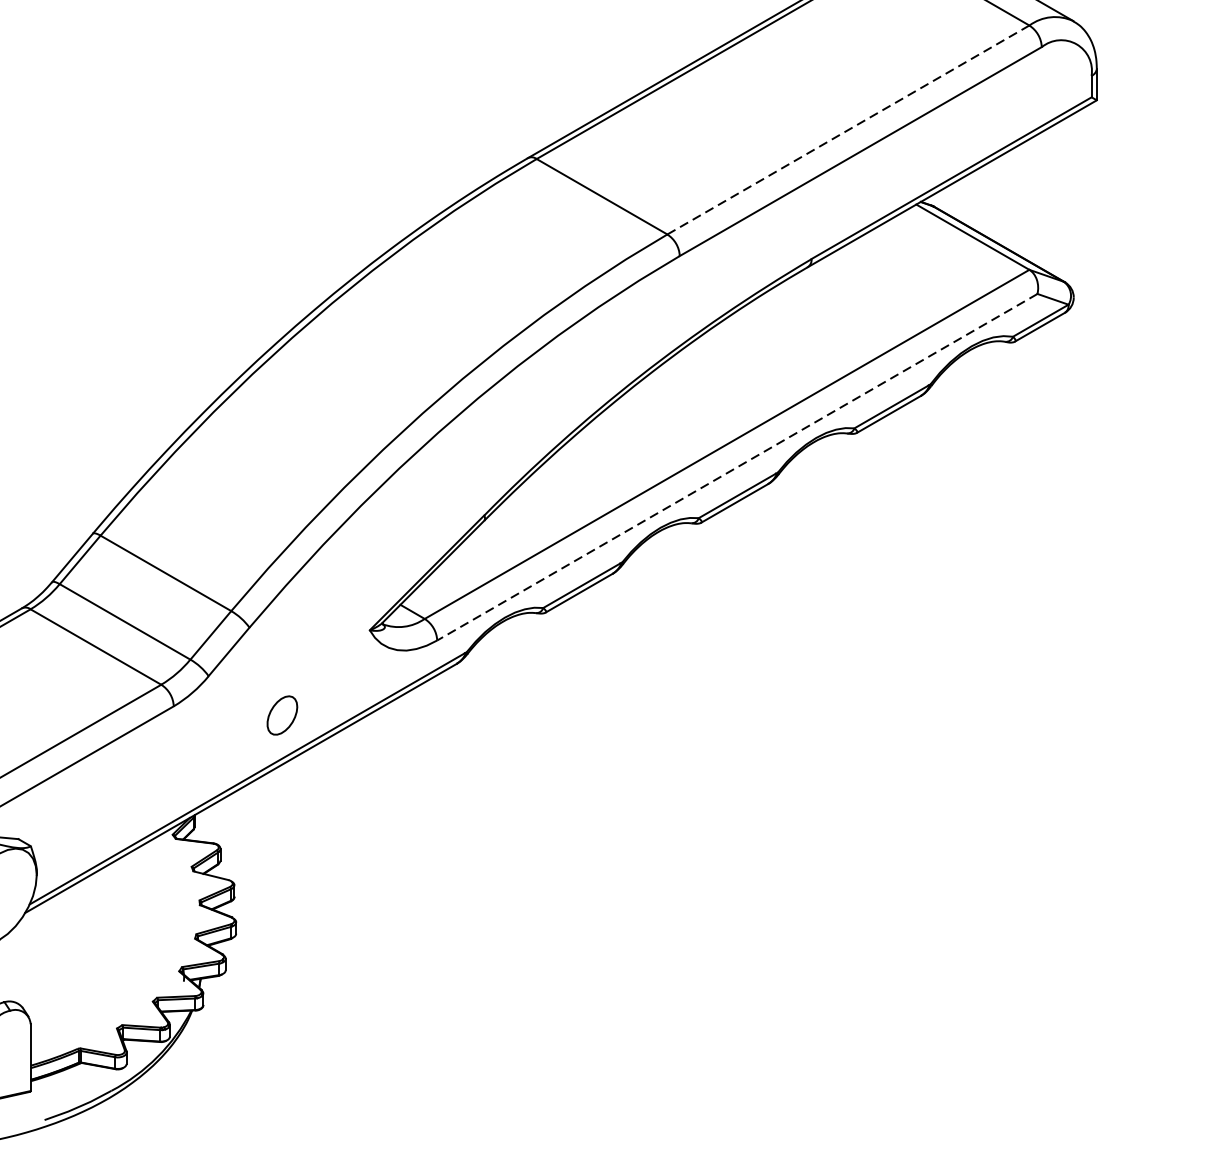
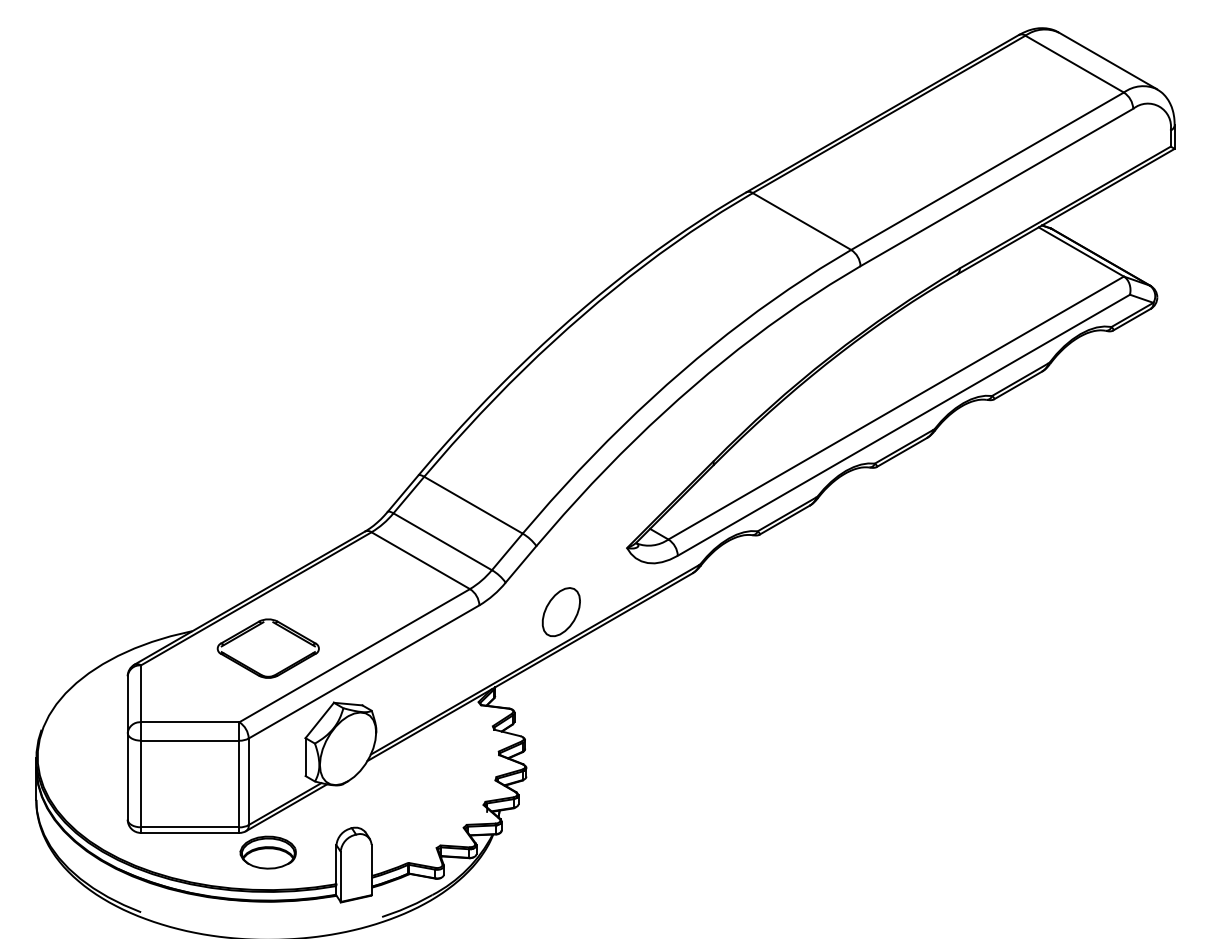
line: (848, 129) -> (987, 170), dashed -> solid
line: (736, 467) -> (903, 425), dashed -> solid
part: (281, 715) -> (560, 612), size x1.67

